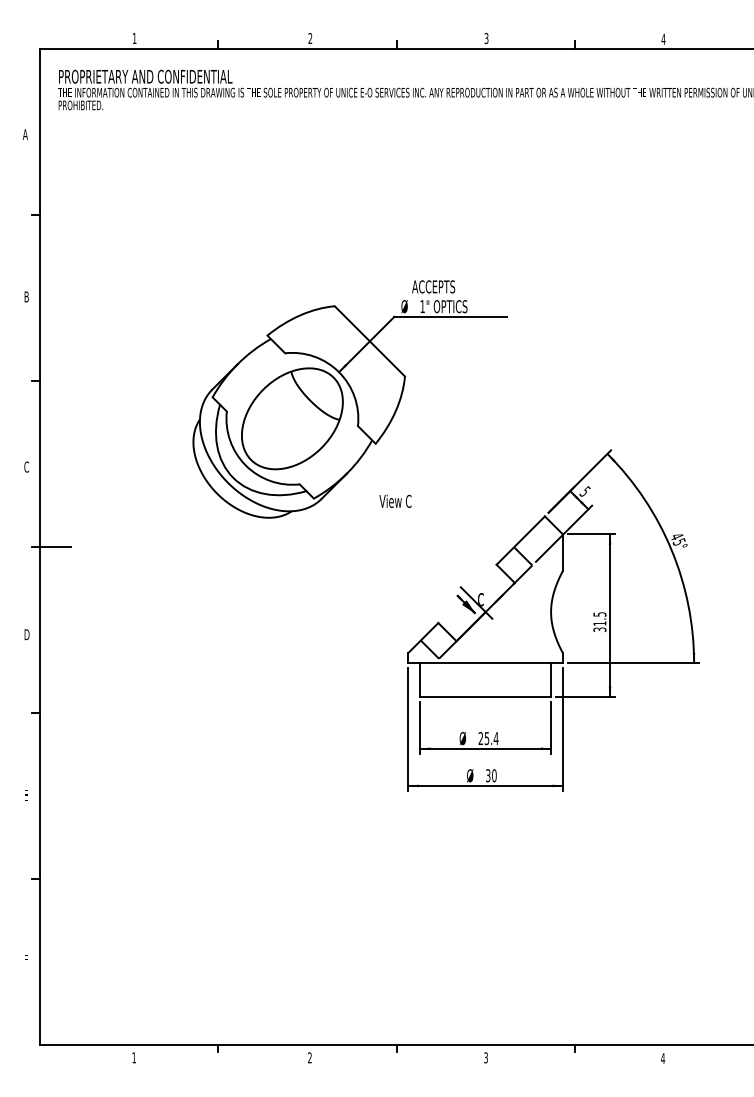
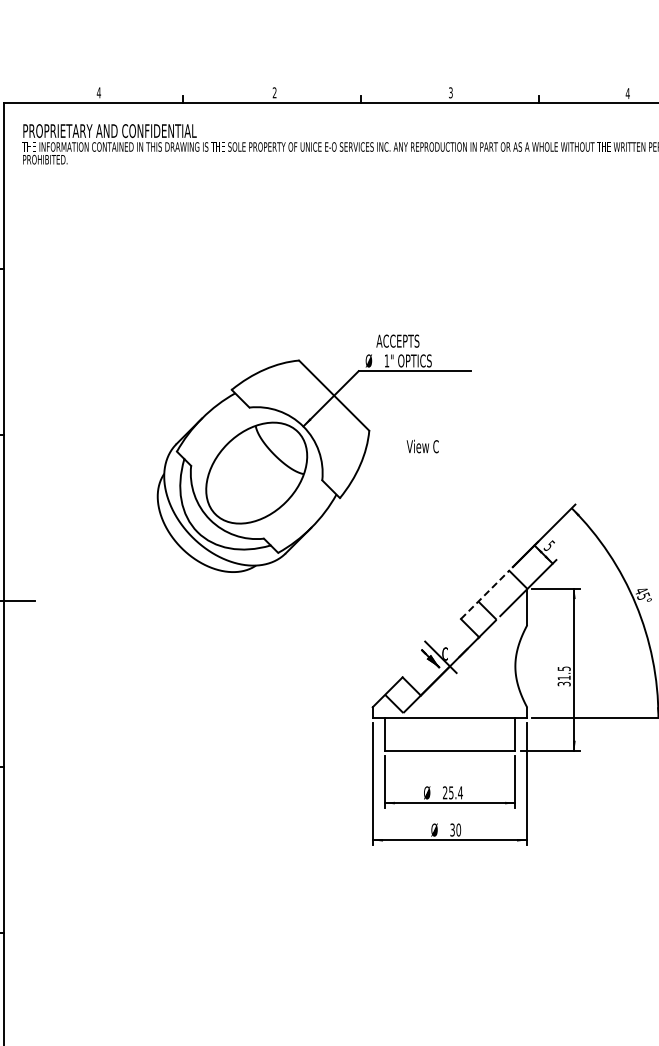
text: (134, 38) -> (98, 92), 1 -> 4
text: (395, 500) -> (422, 445), moved
line: (521, 540) -> (485, 594), solid -> dashed

